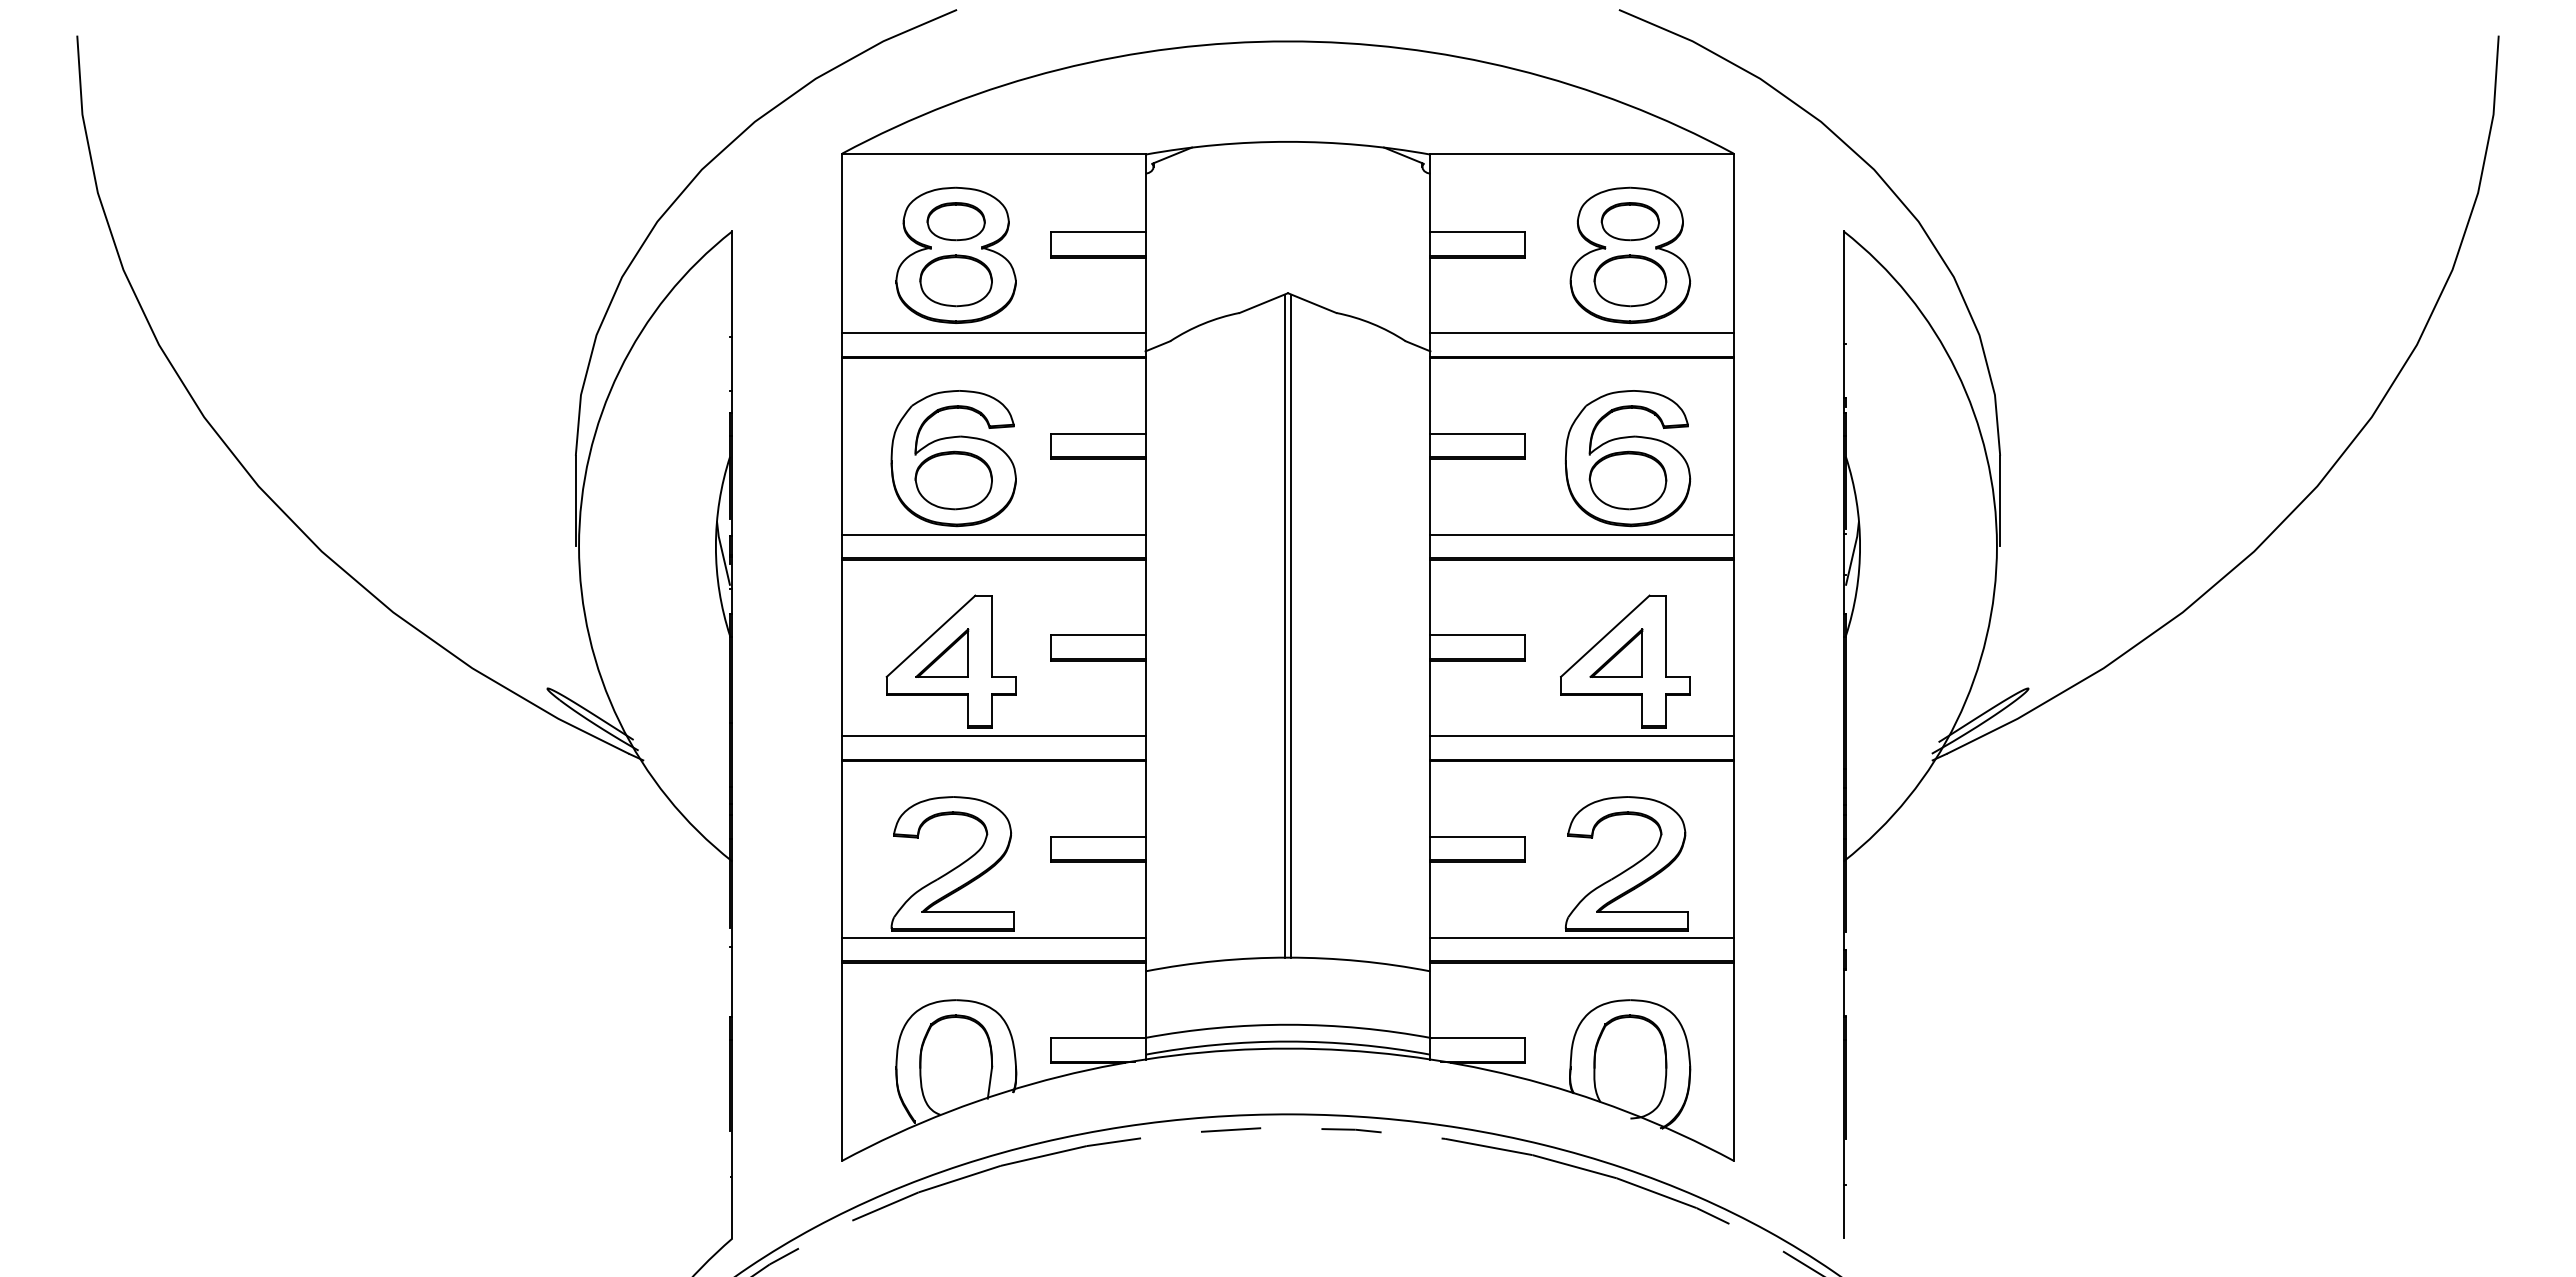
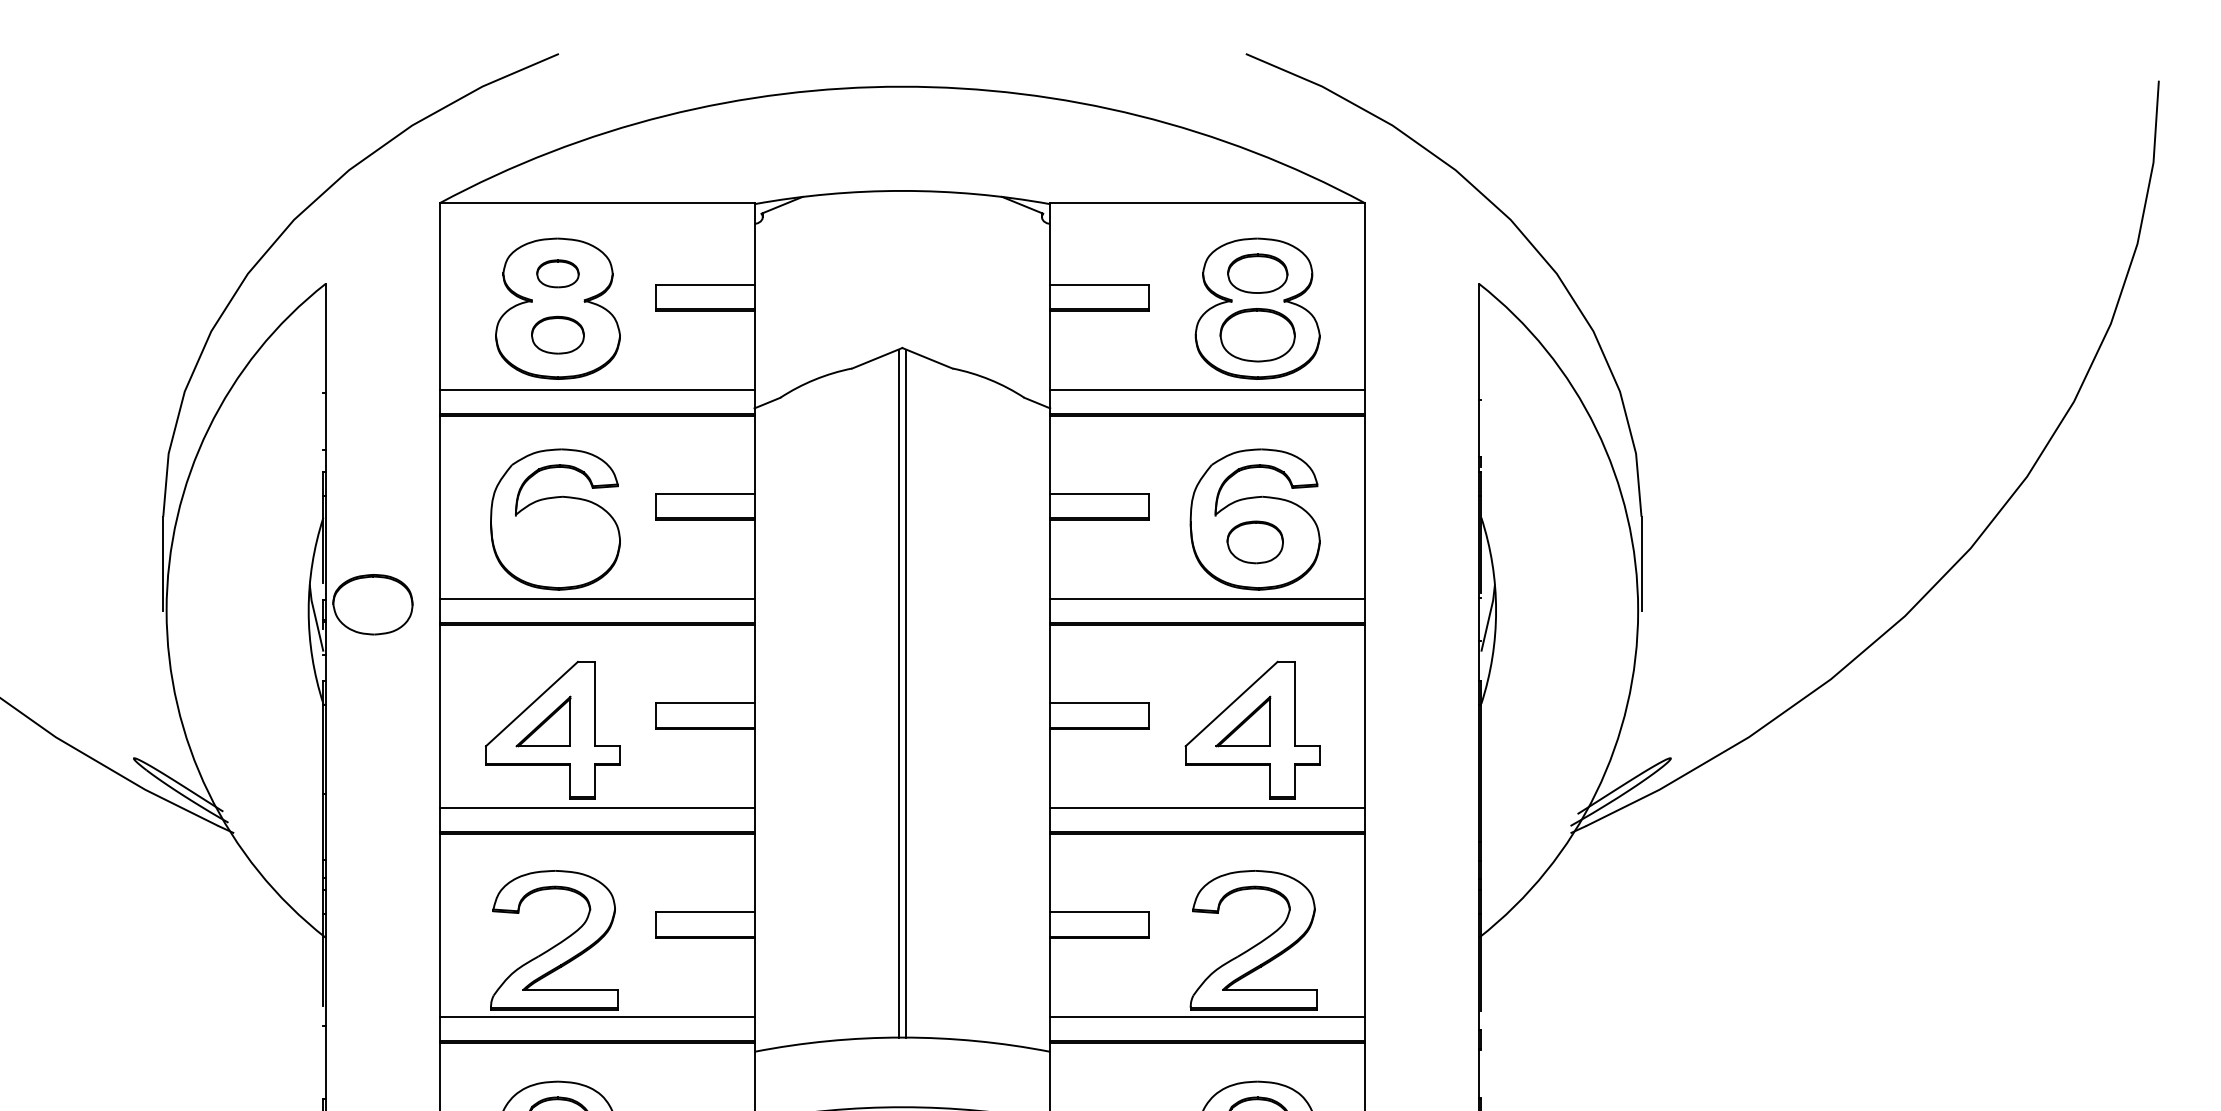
part: (955, 221) -> (557, 273), size x0.7
part: (955, 280) -> (557, 334), size x0.7
part: (953, 480) -> (372, 604), moved
part: (1627, 480) -> (1254, 542), size x0.7

